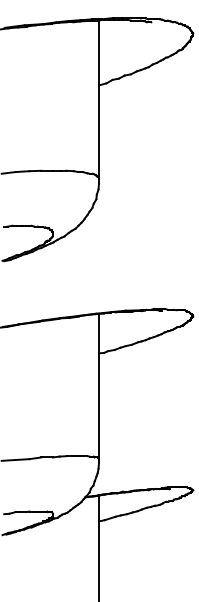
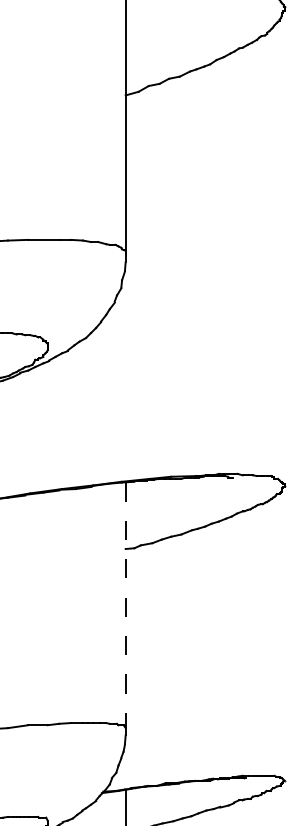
line: (98, 386) -> (124, 605), solid -> dashed

